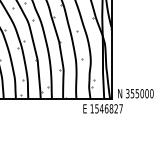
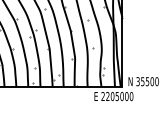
text: (106, 108) -> (117, 96), 1546827 -> 2205000

